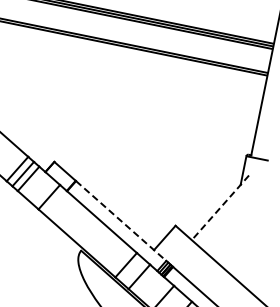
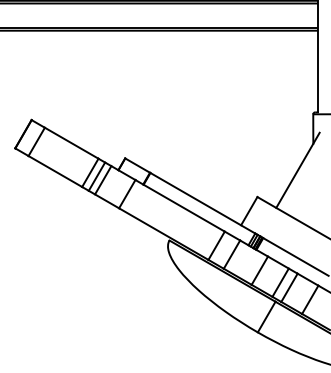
line: (219, 207) -> (297, 170), dashed -> solid
line: (120, 221) -> (202, 203), dashed -> solid

